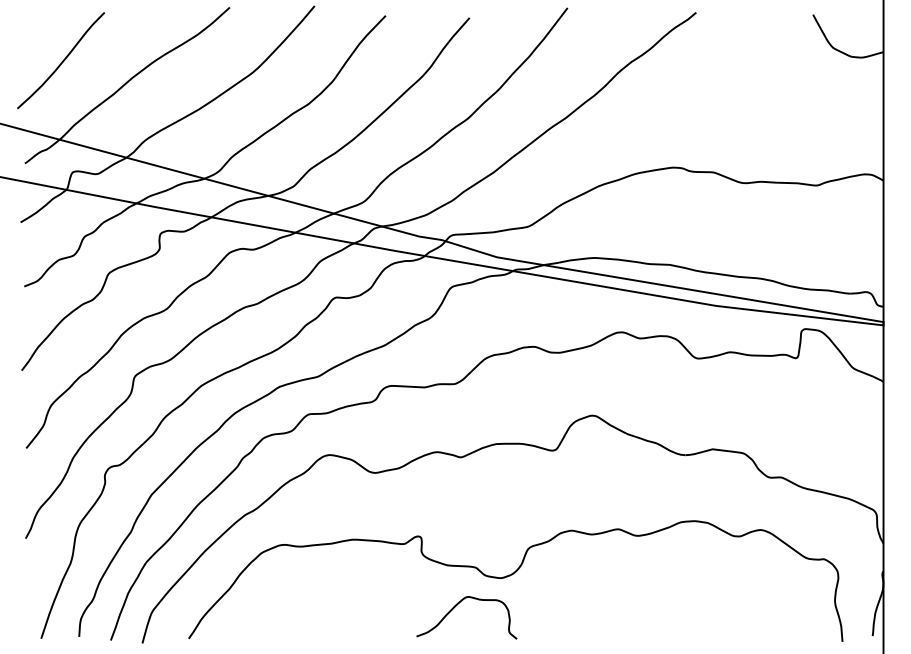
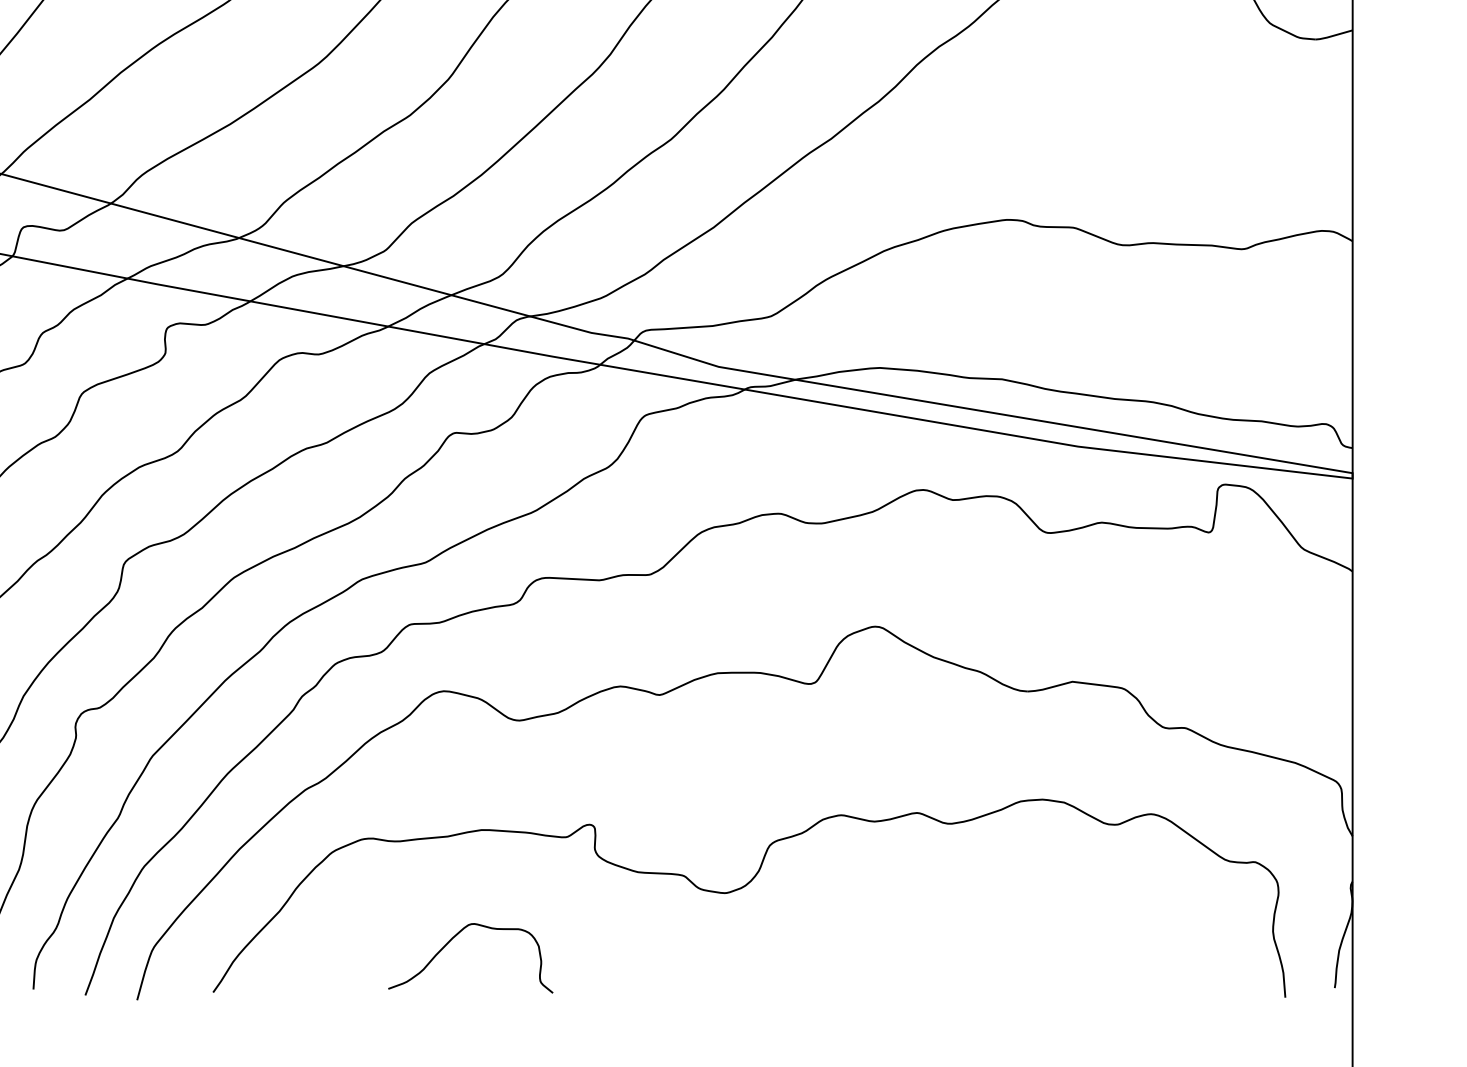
curve: (456, 606) -> (453, 939), moved

